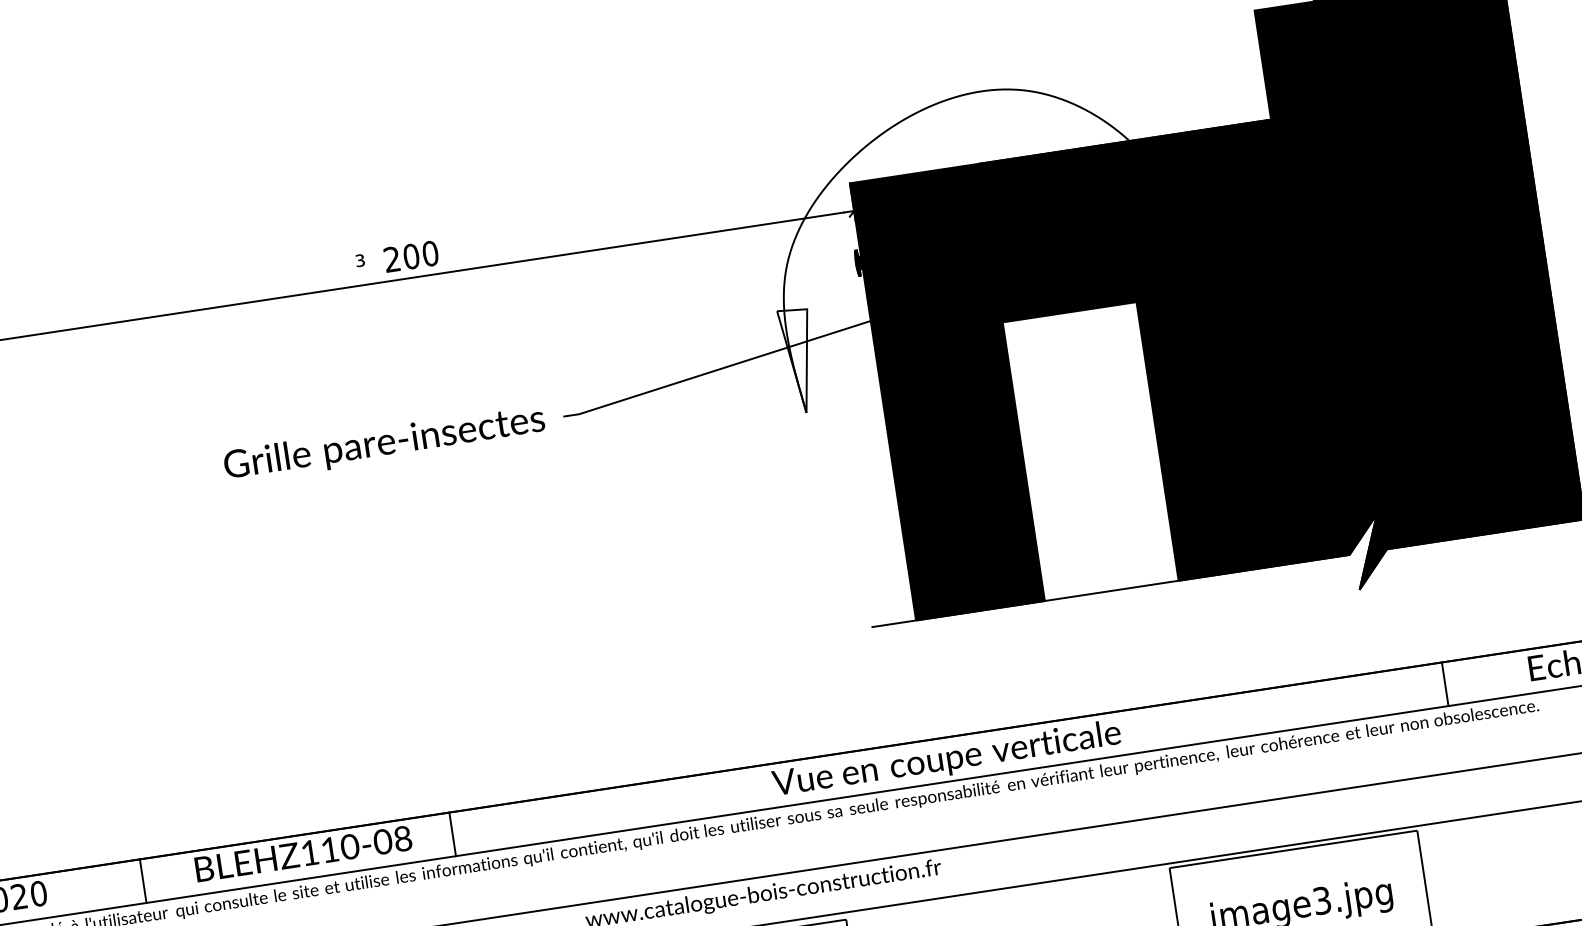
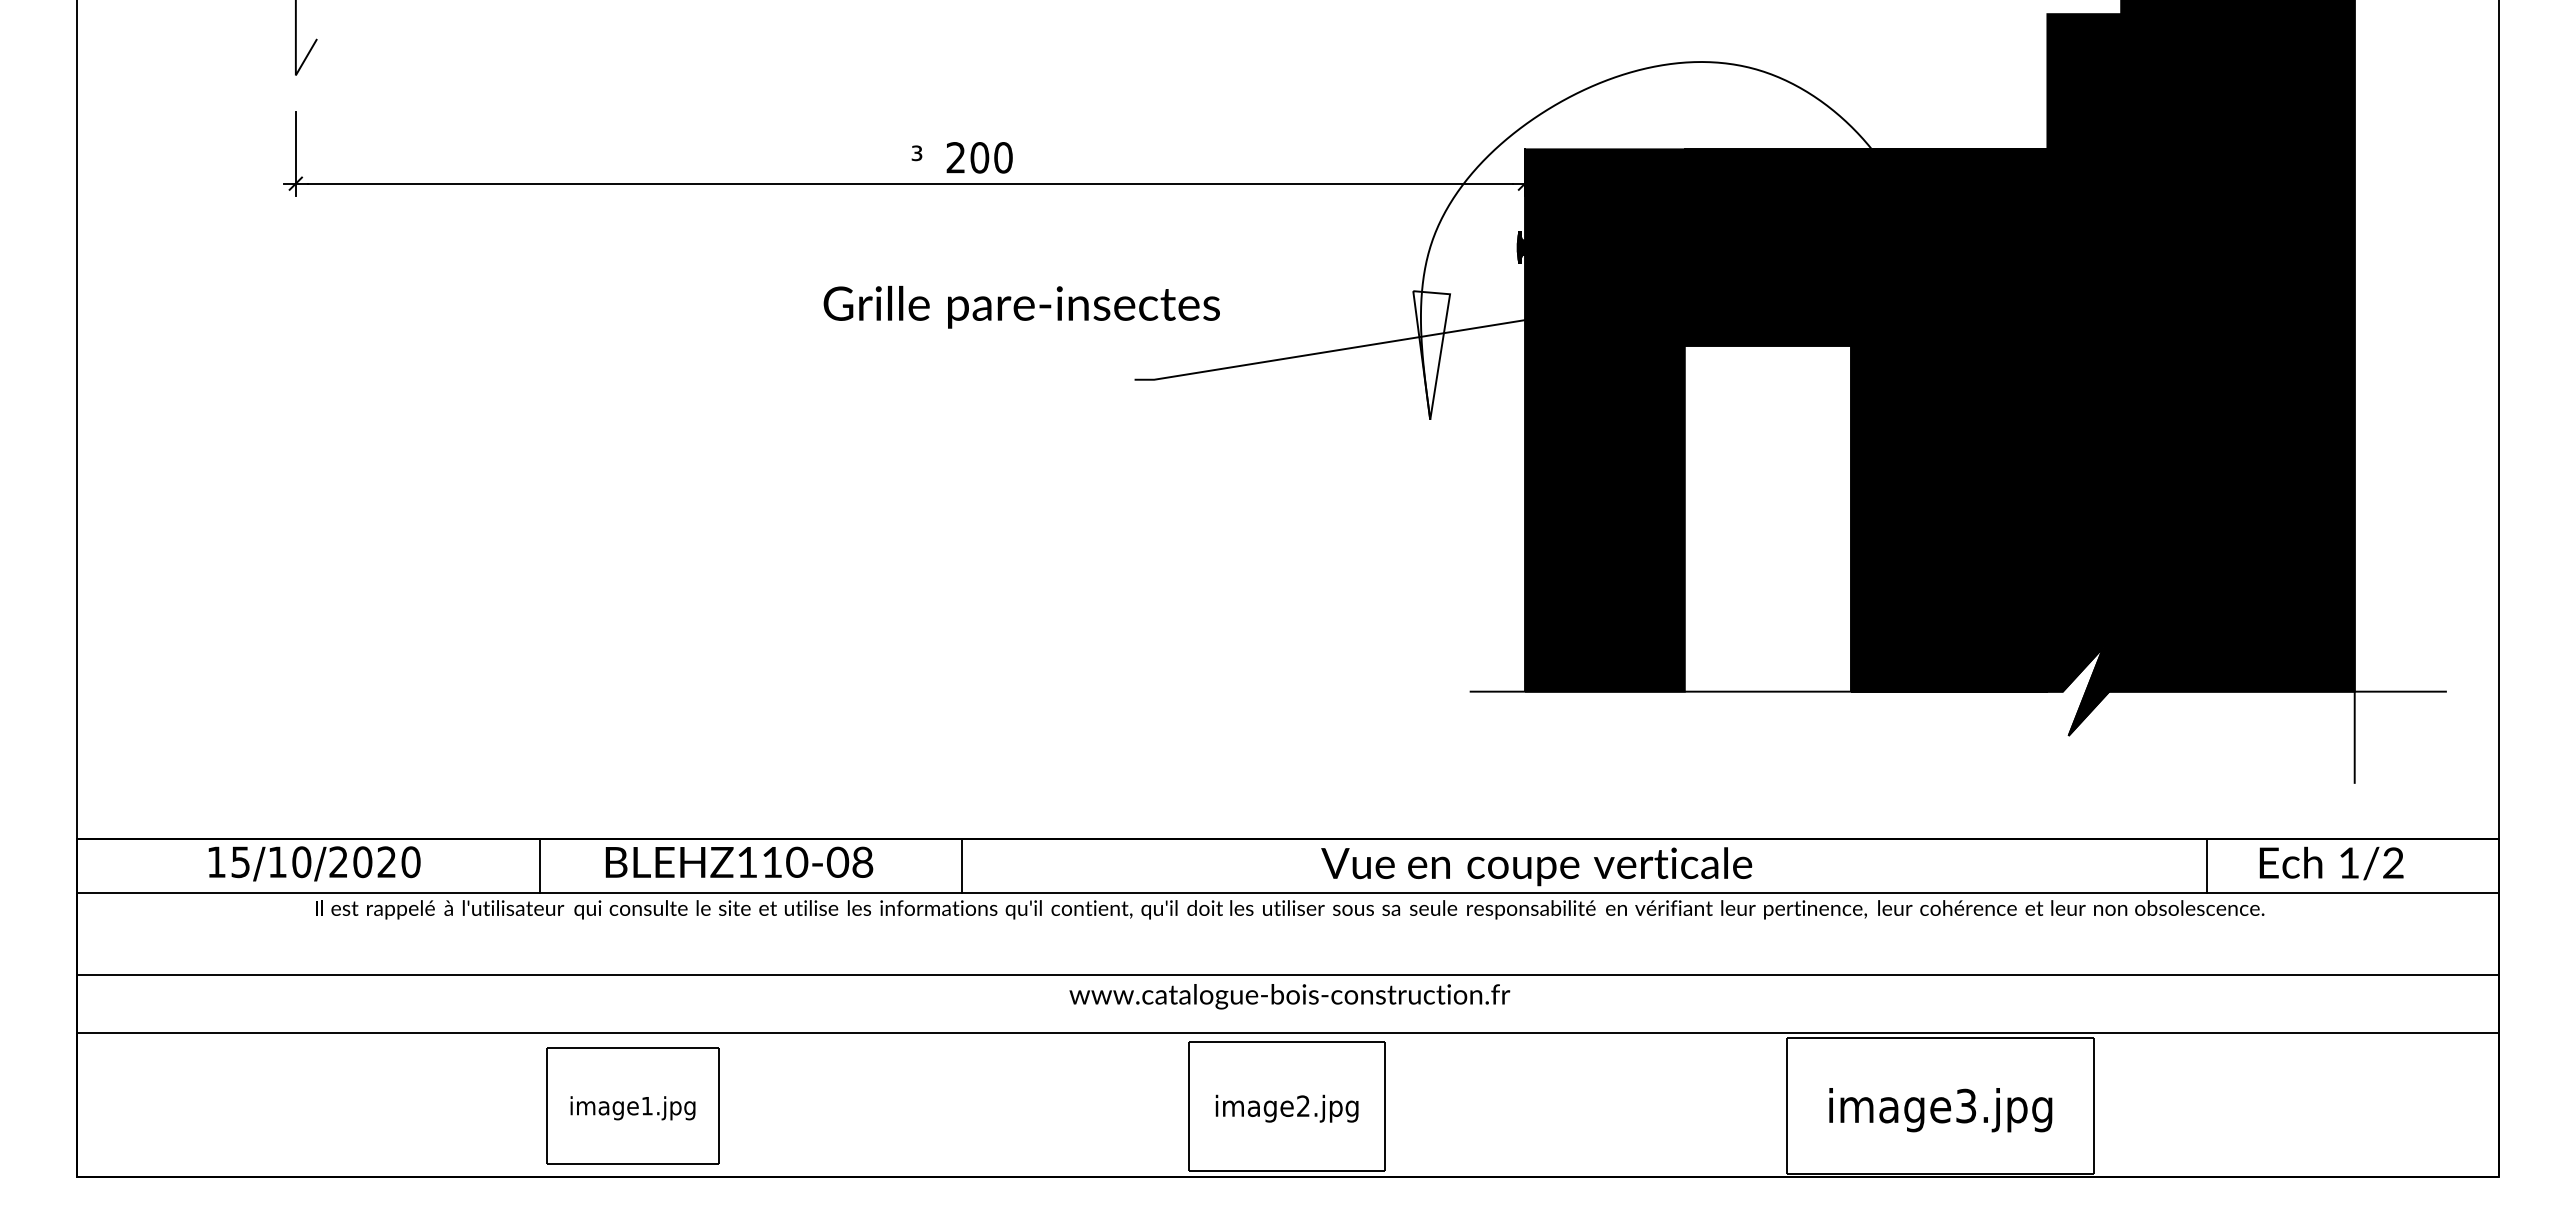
text: (384, 444) -> (1021, 307), moved
line: (1445, 684) -> (2207, 866), moved
line: (452, 834) -> (961, 866), moved

